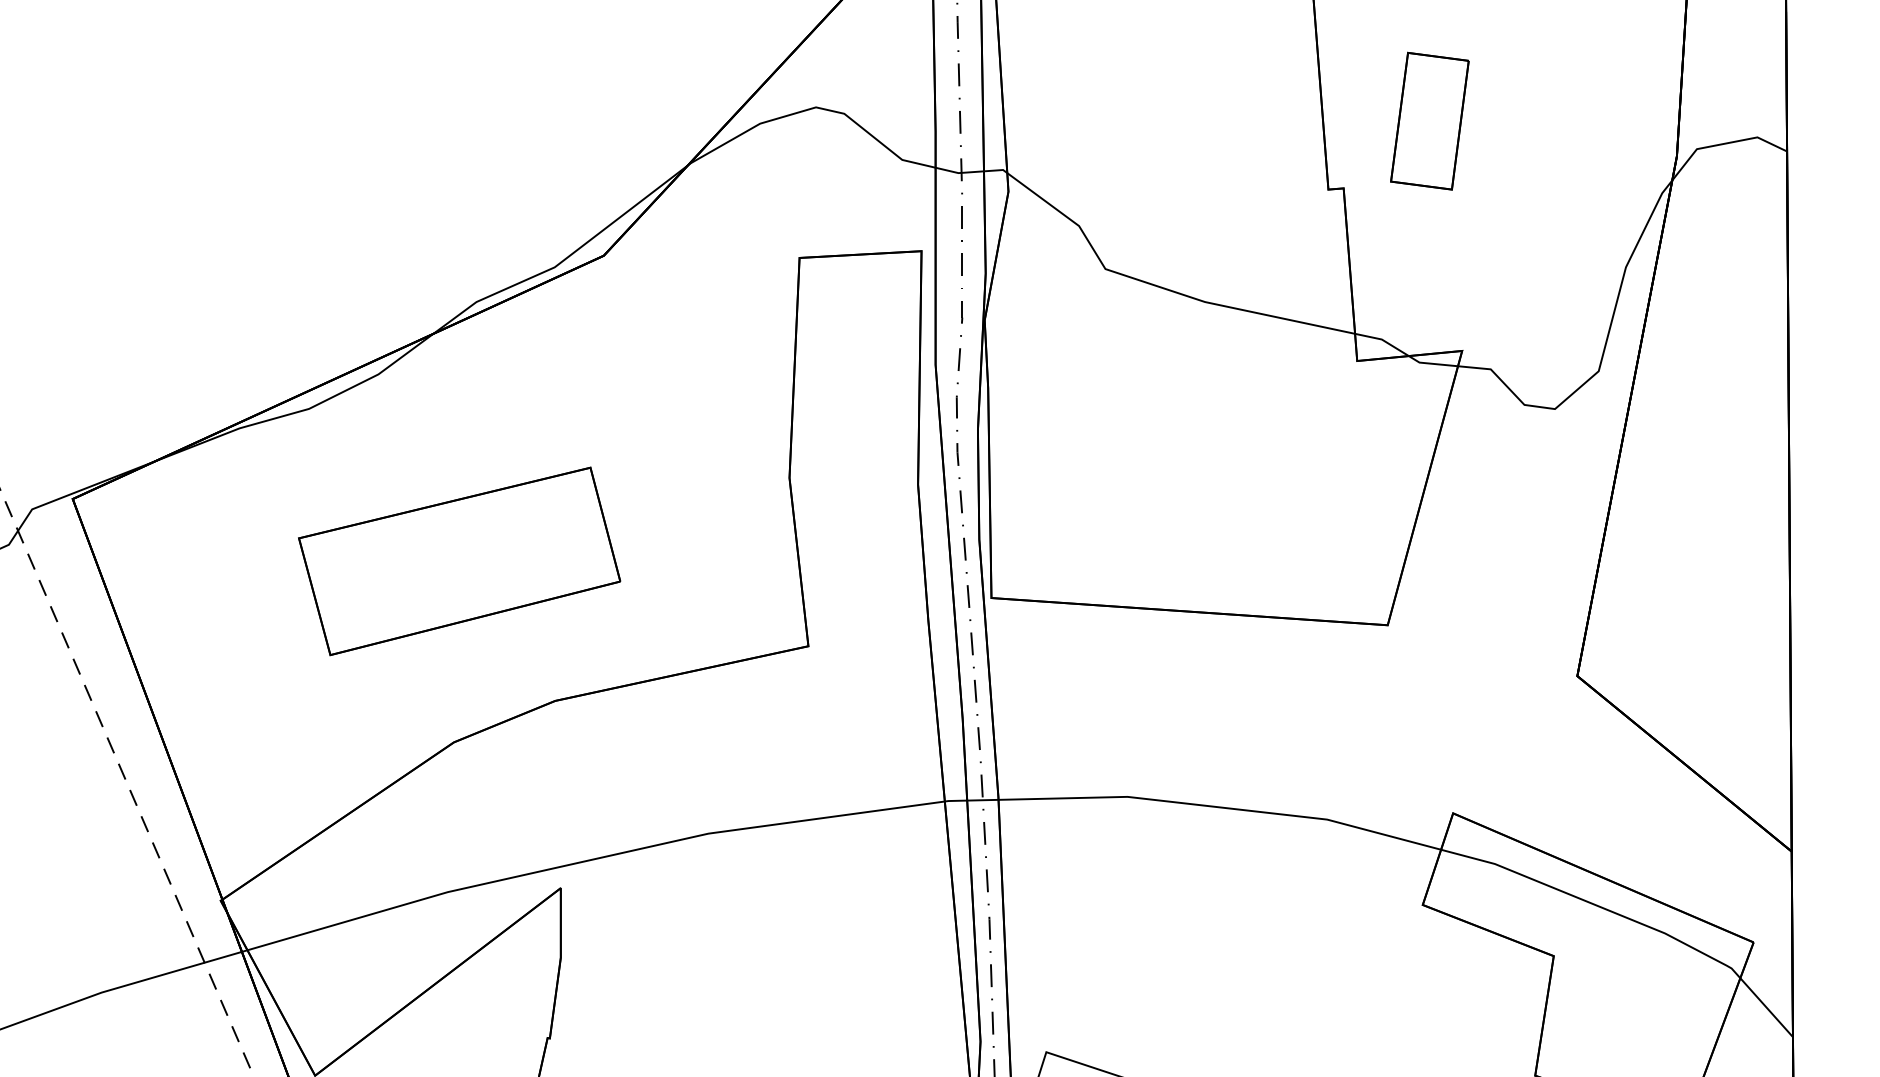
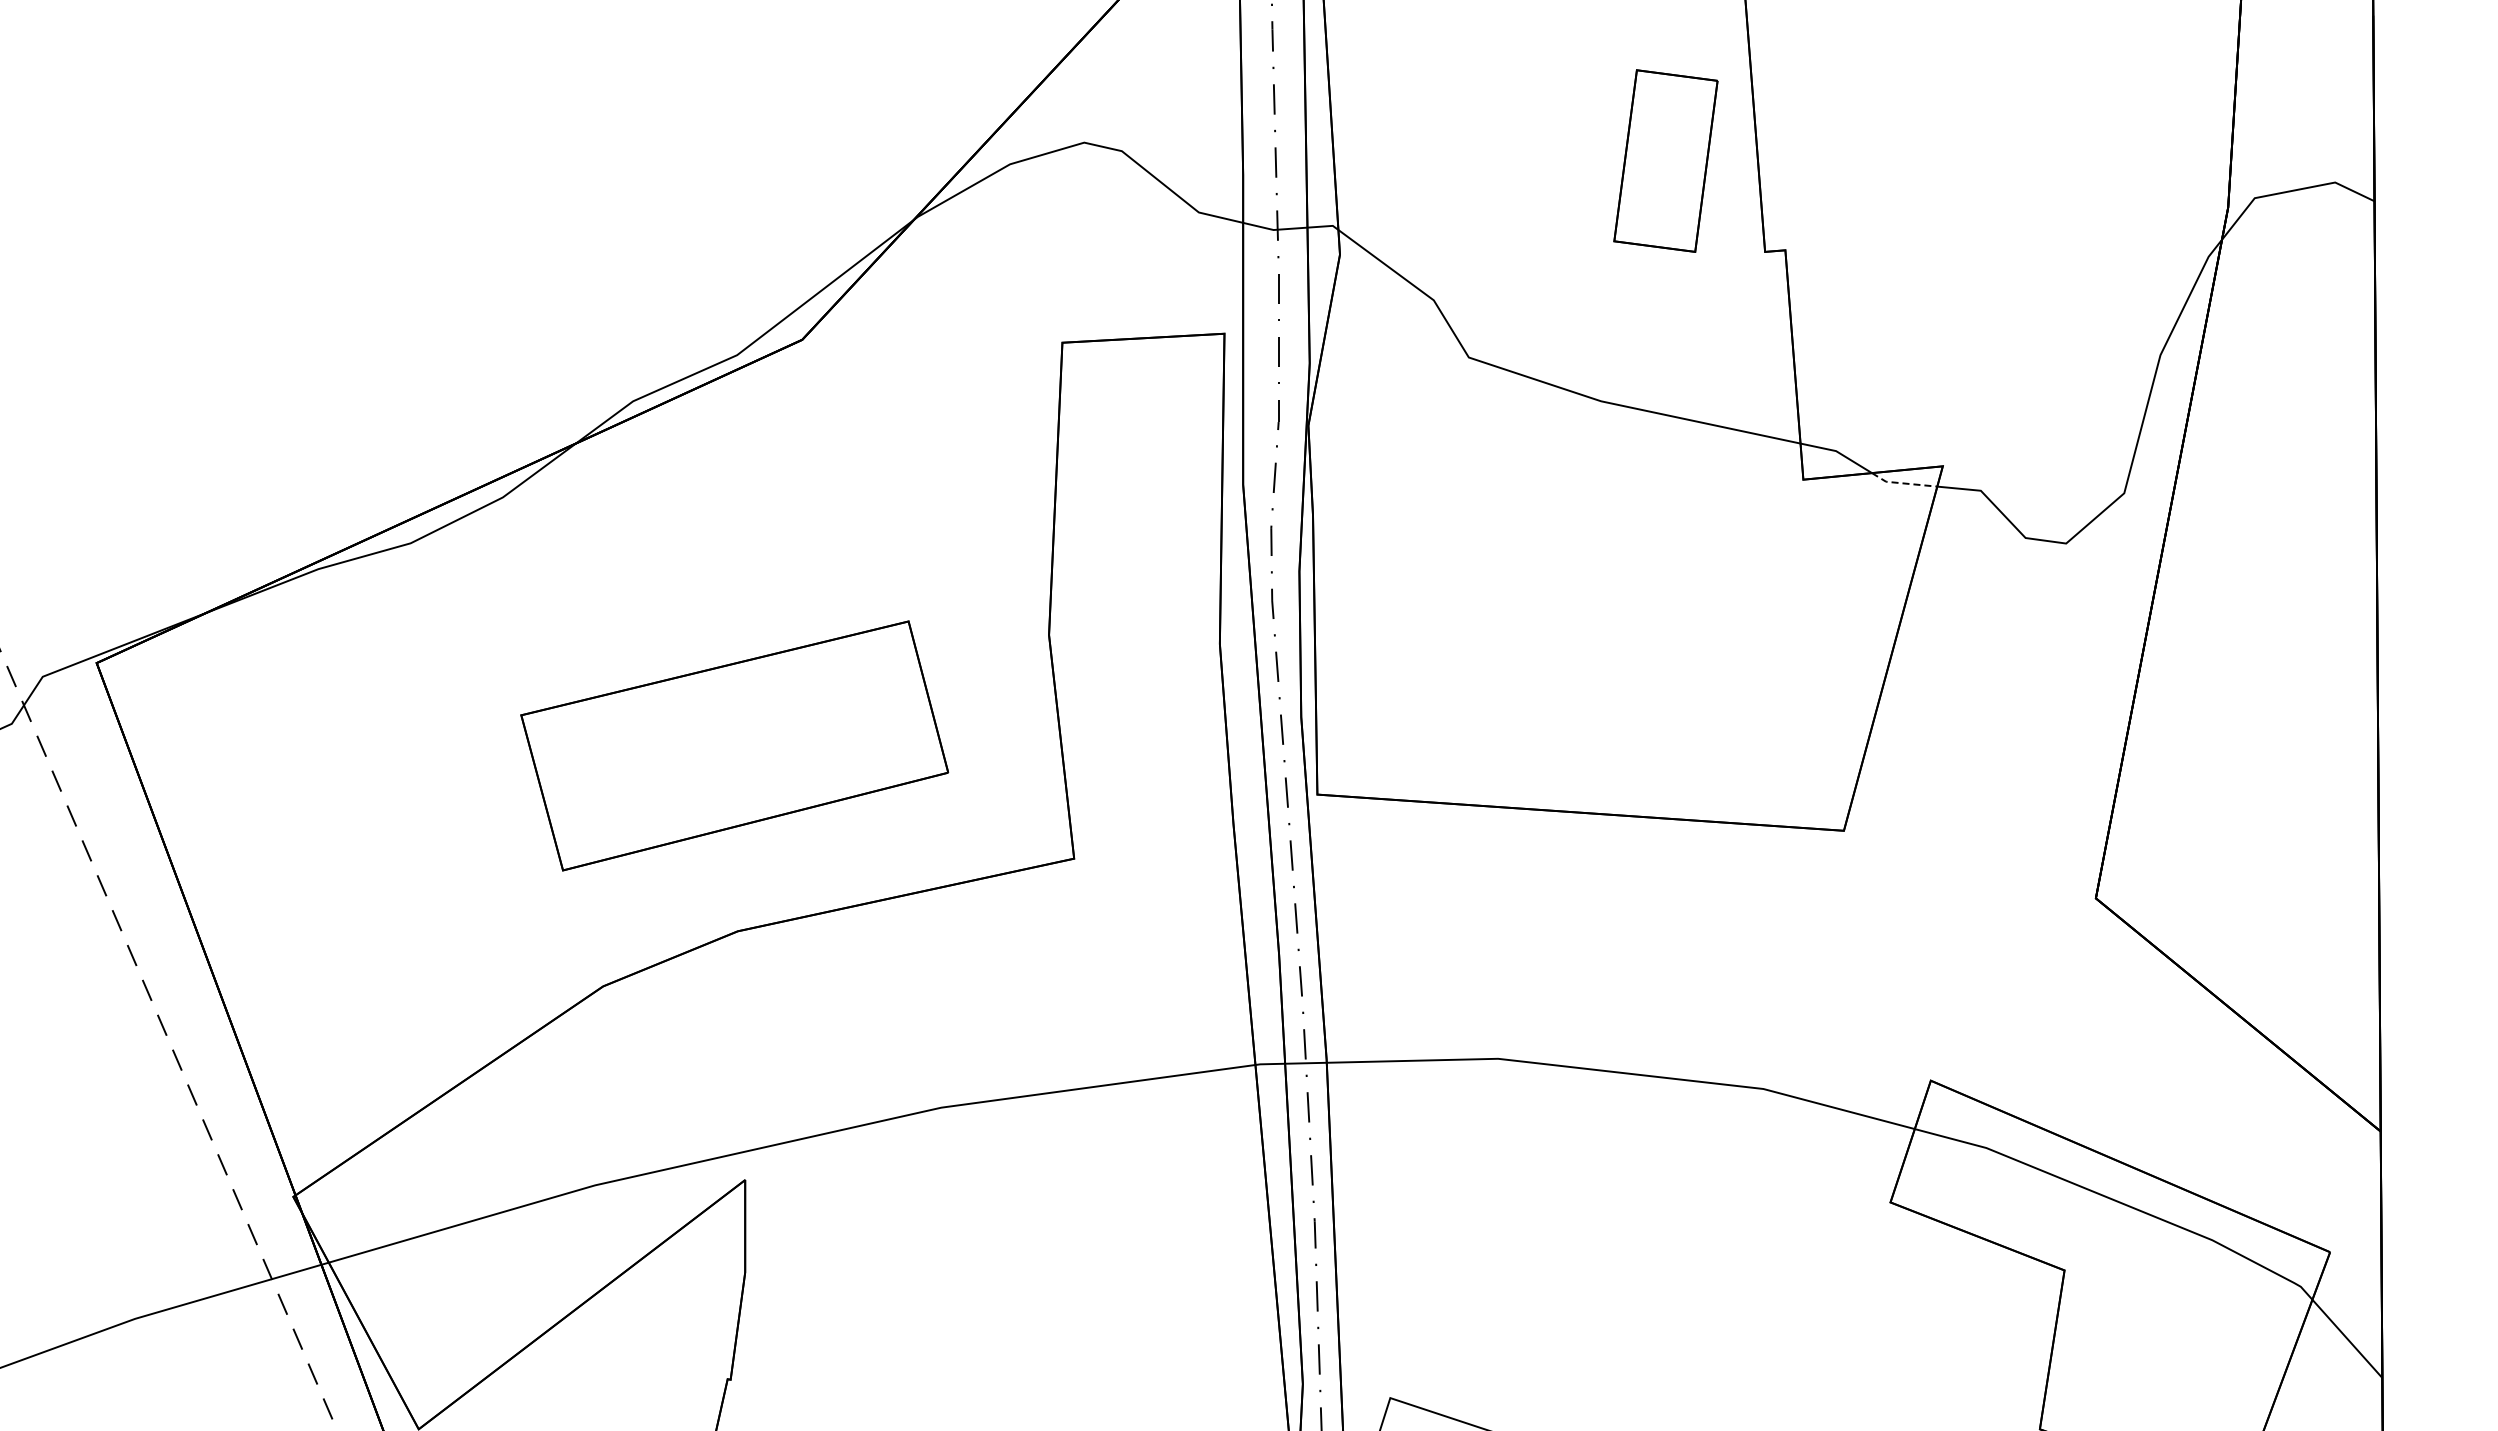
part: (1429, 120) -> (1665, 160), moved
line: (1431, 363) -> (1902, 483), solid -> dashed
part: (459, 561) -> (734, 745), moved

